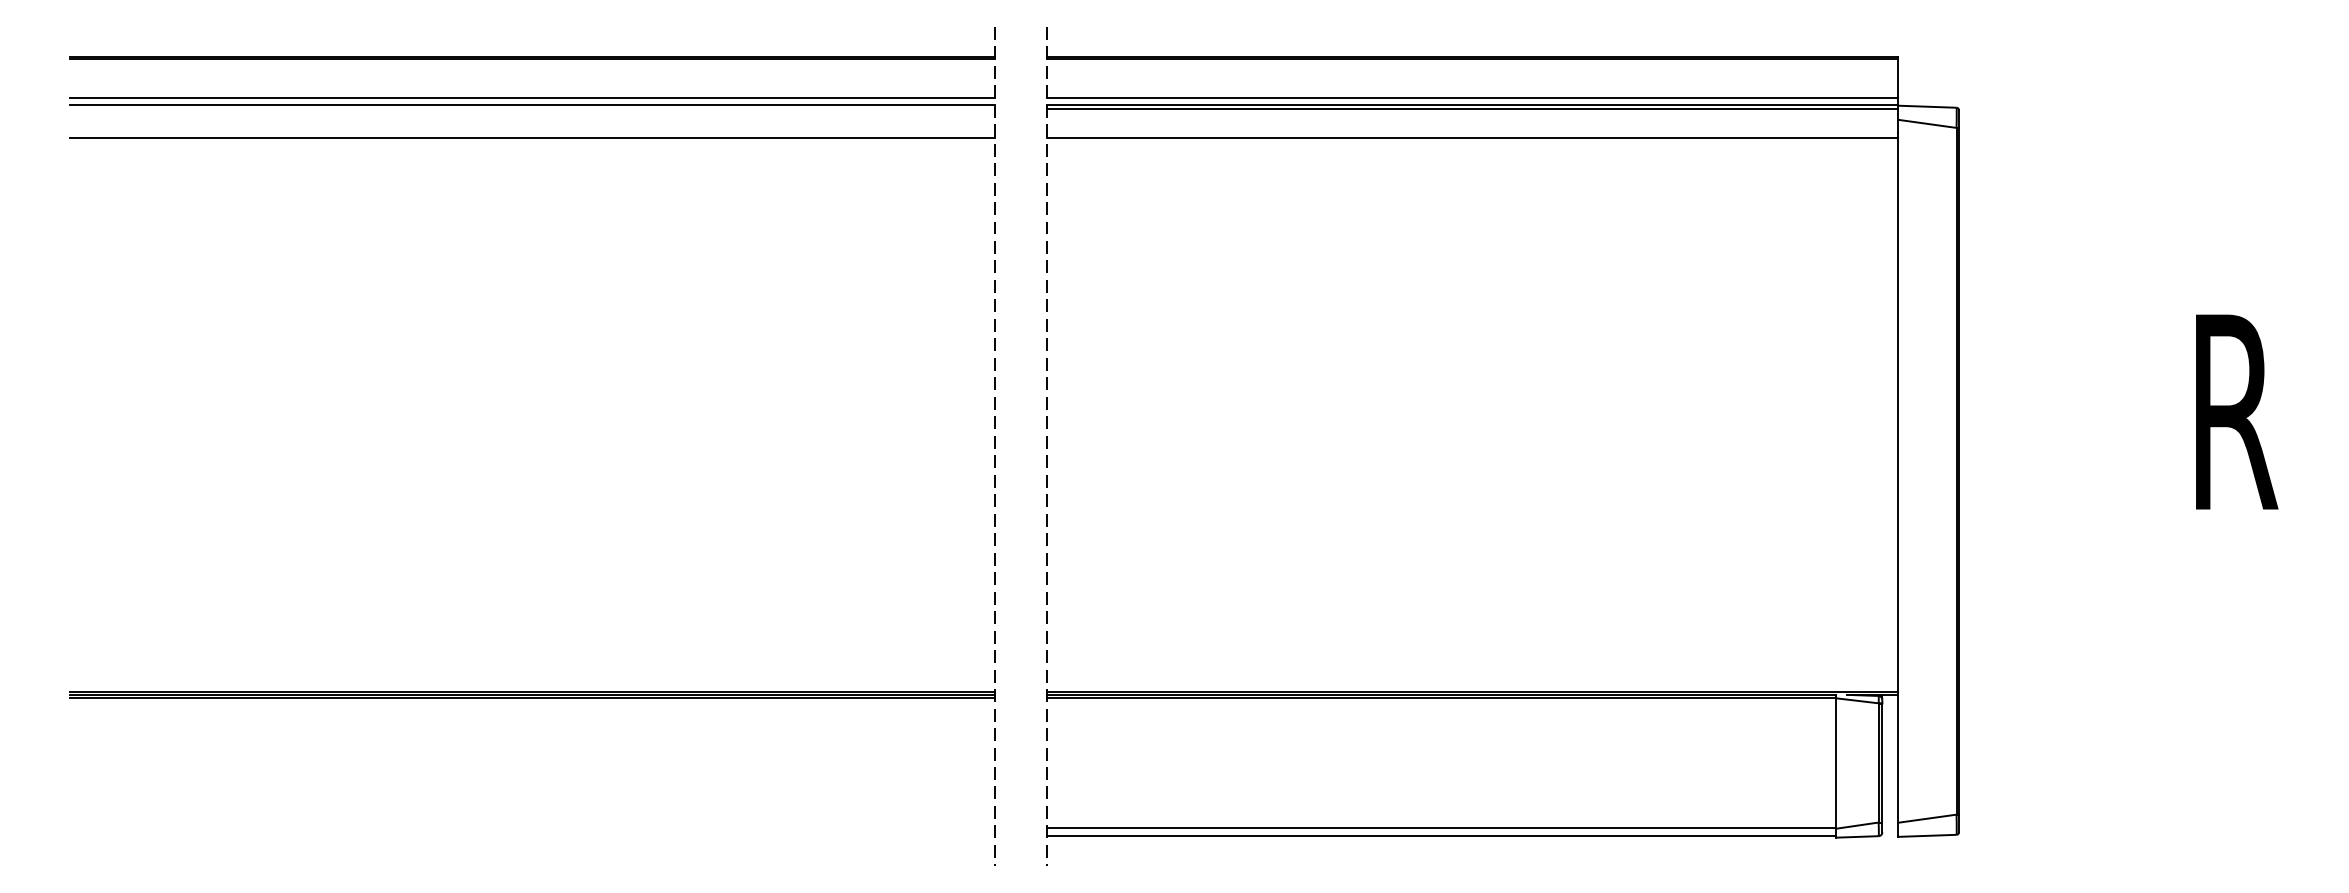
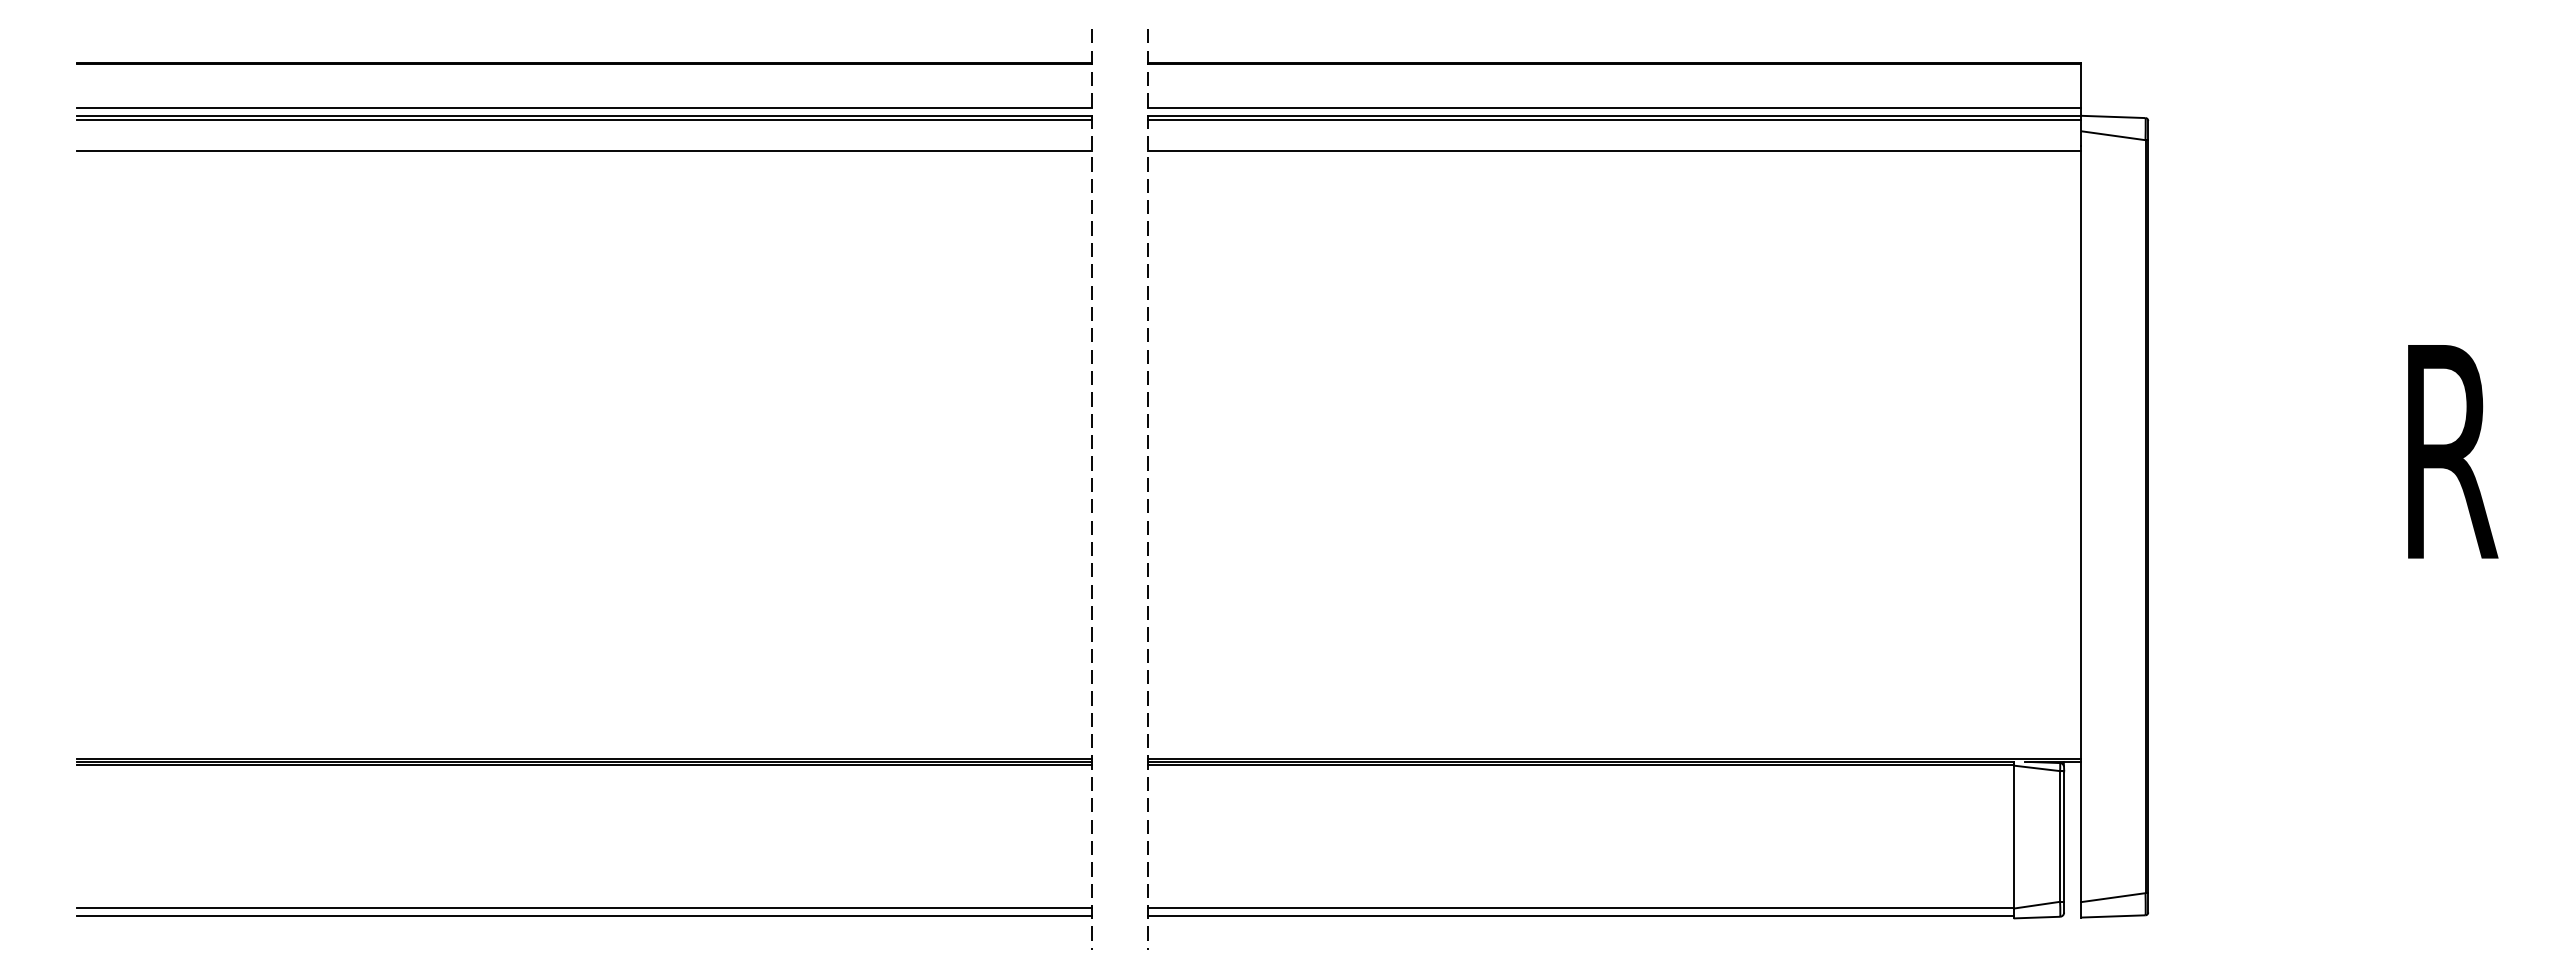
line: (532, 109) -> (584, 119), added
line: (532, 827) -> (584, 907), added
line: (532, 835) -> (584, 916), added

